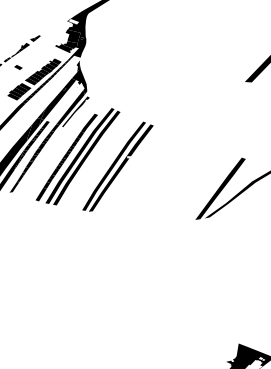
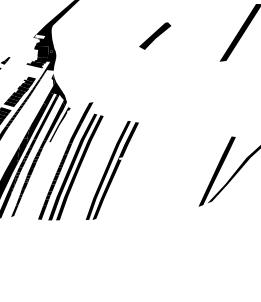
part: (186, 44) -> (154, 36), added
fill: (62, 101) -> (44, 117), added
fill: (103, 105) -> (85, 113), added

